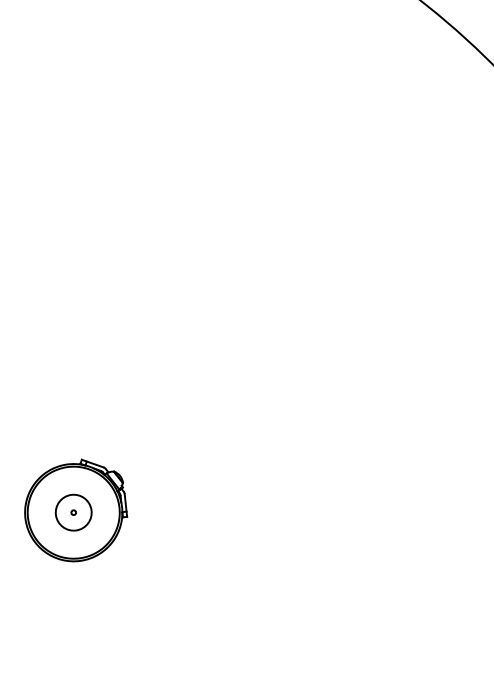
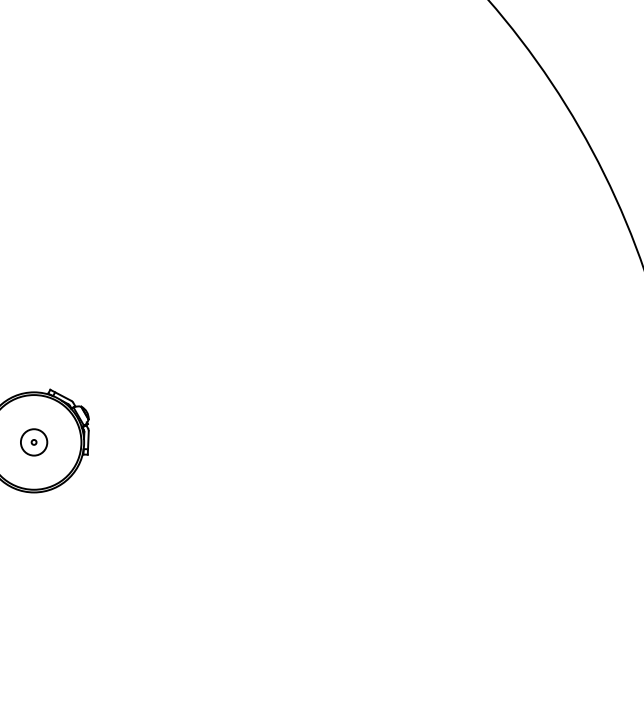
circle: (73, 512) -> (33, 442), size x0.71

